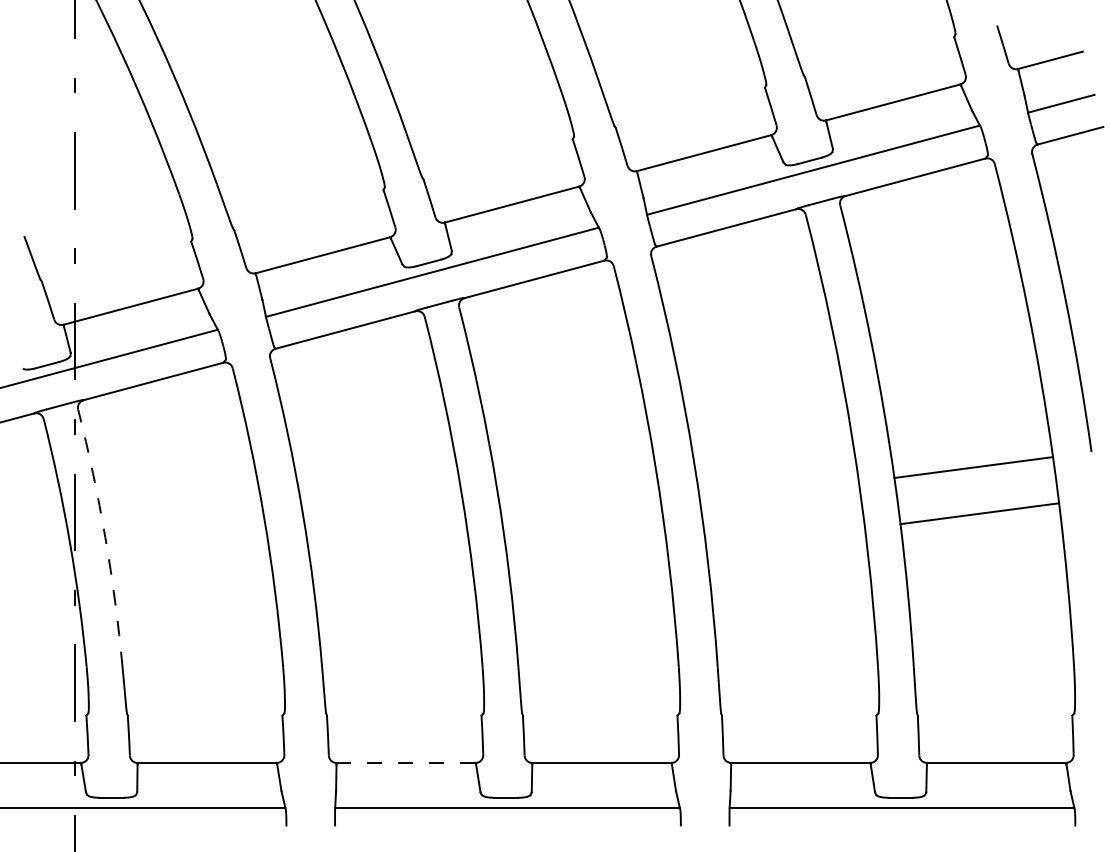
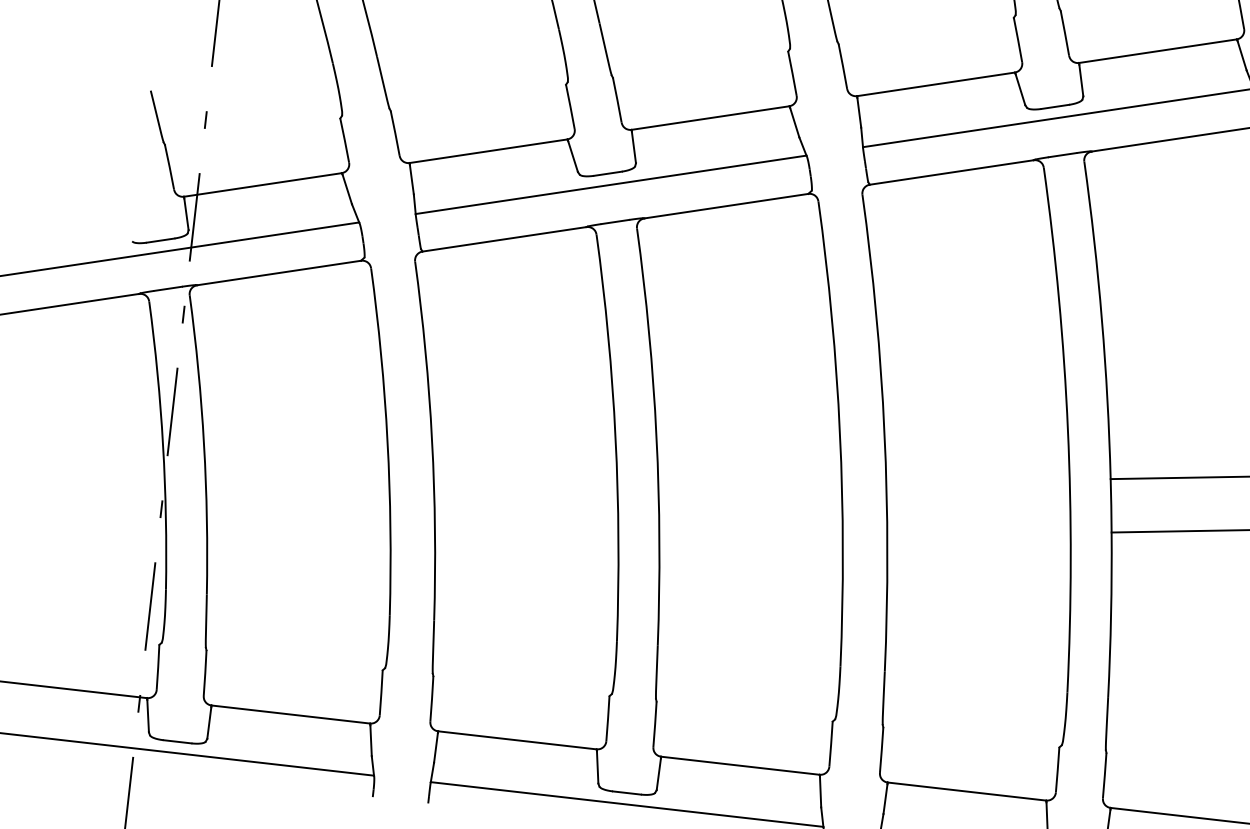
arc: (105, 537) -> (204, 444), dashed -> solid
line: (405, 762) -> (516, 739), dashed -> solid

